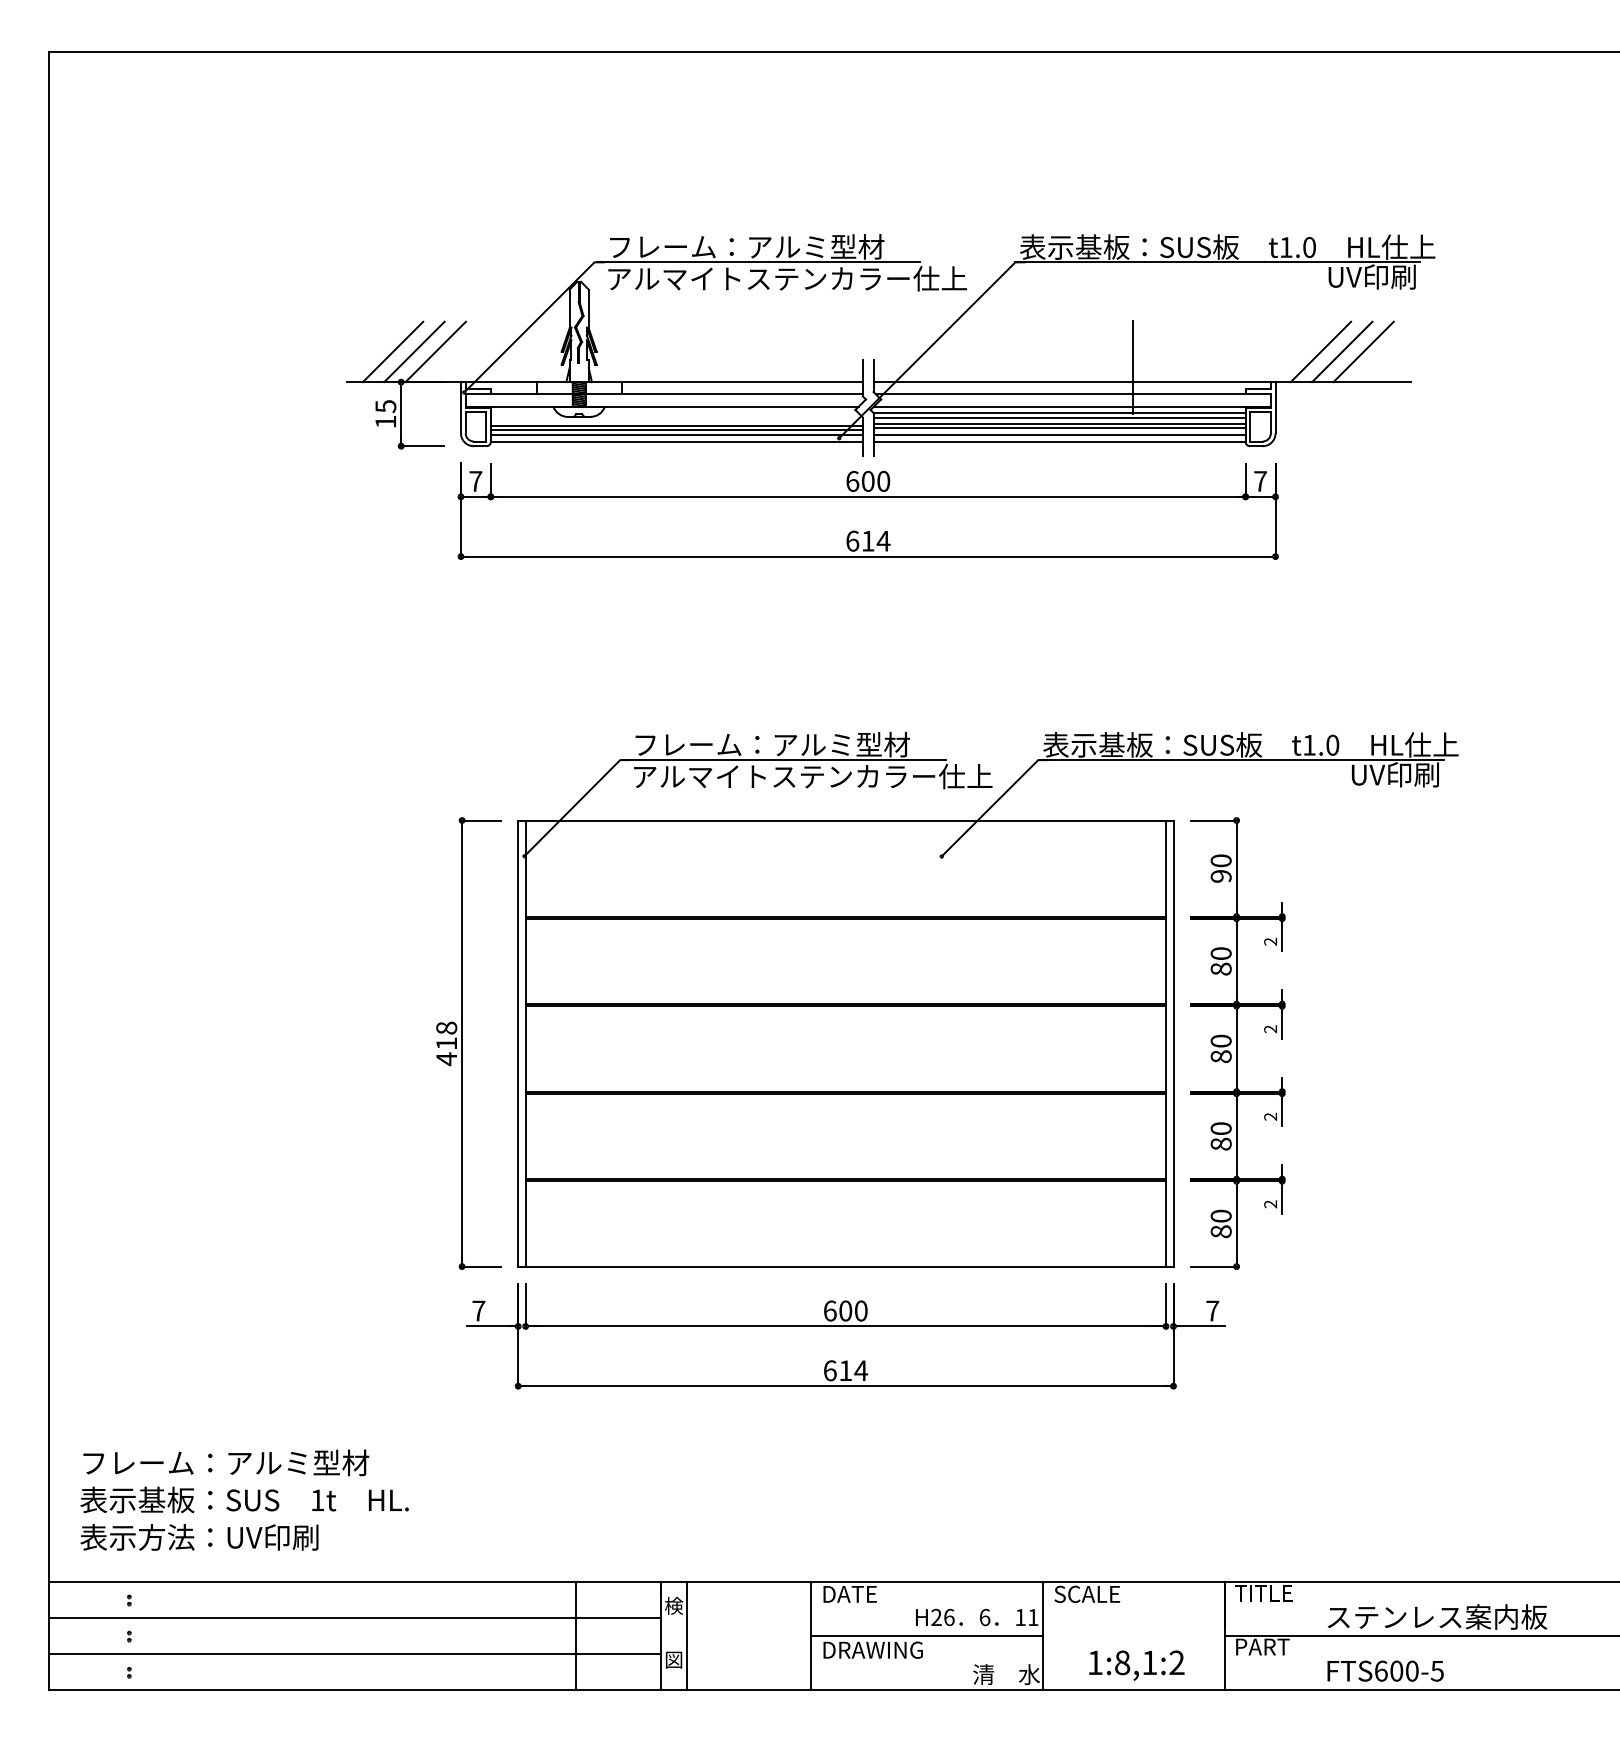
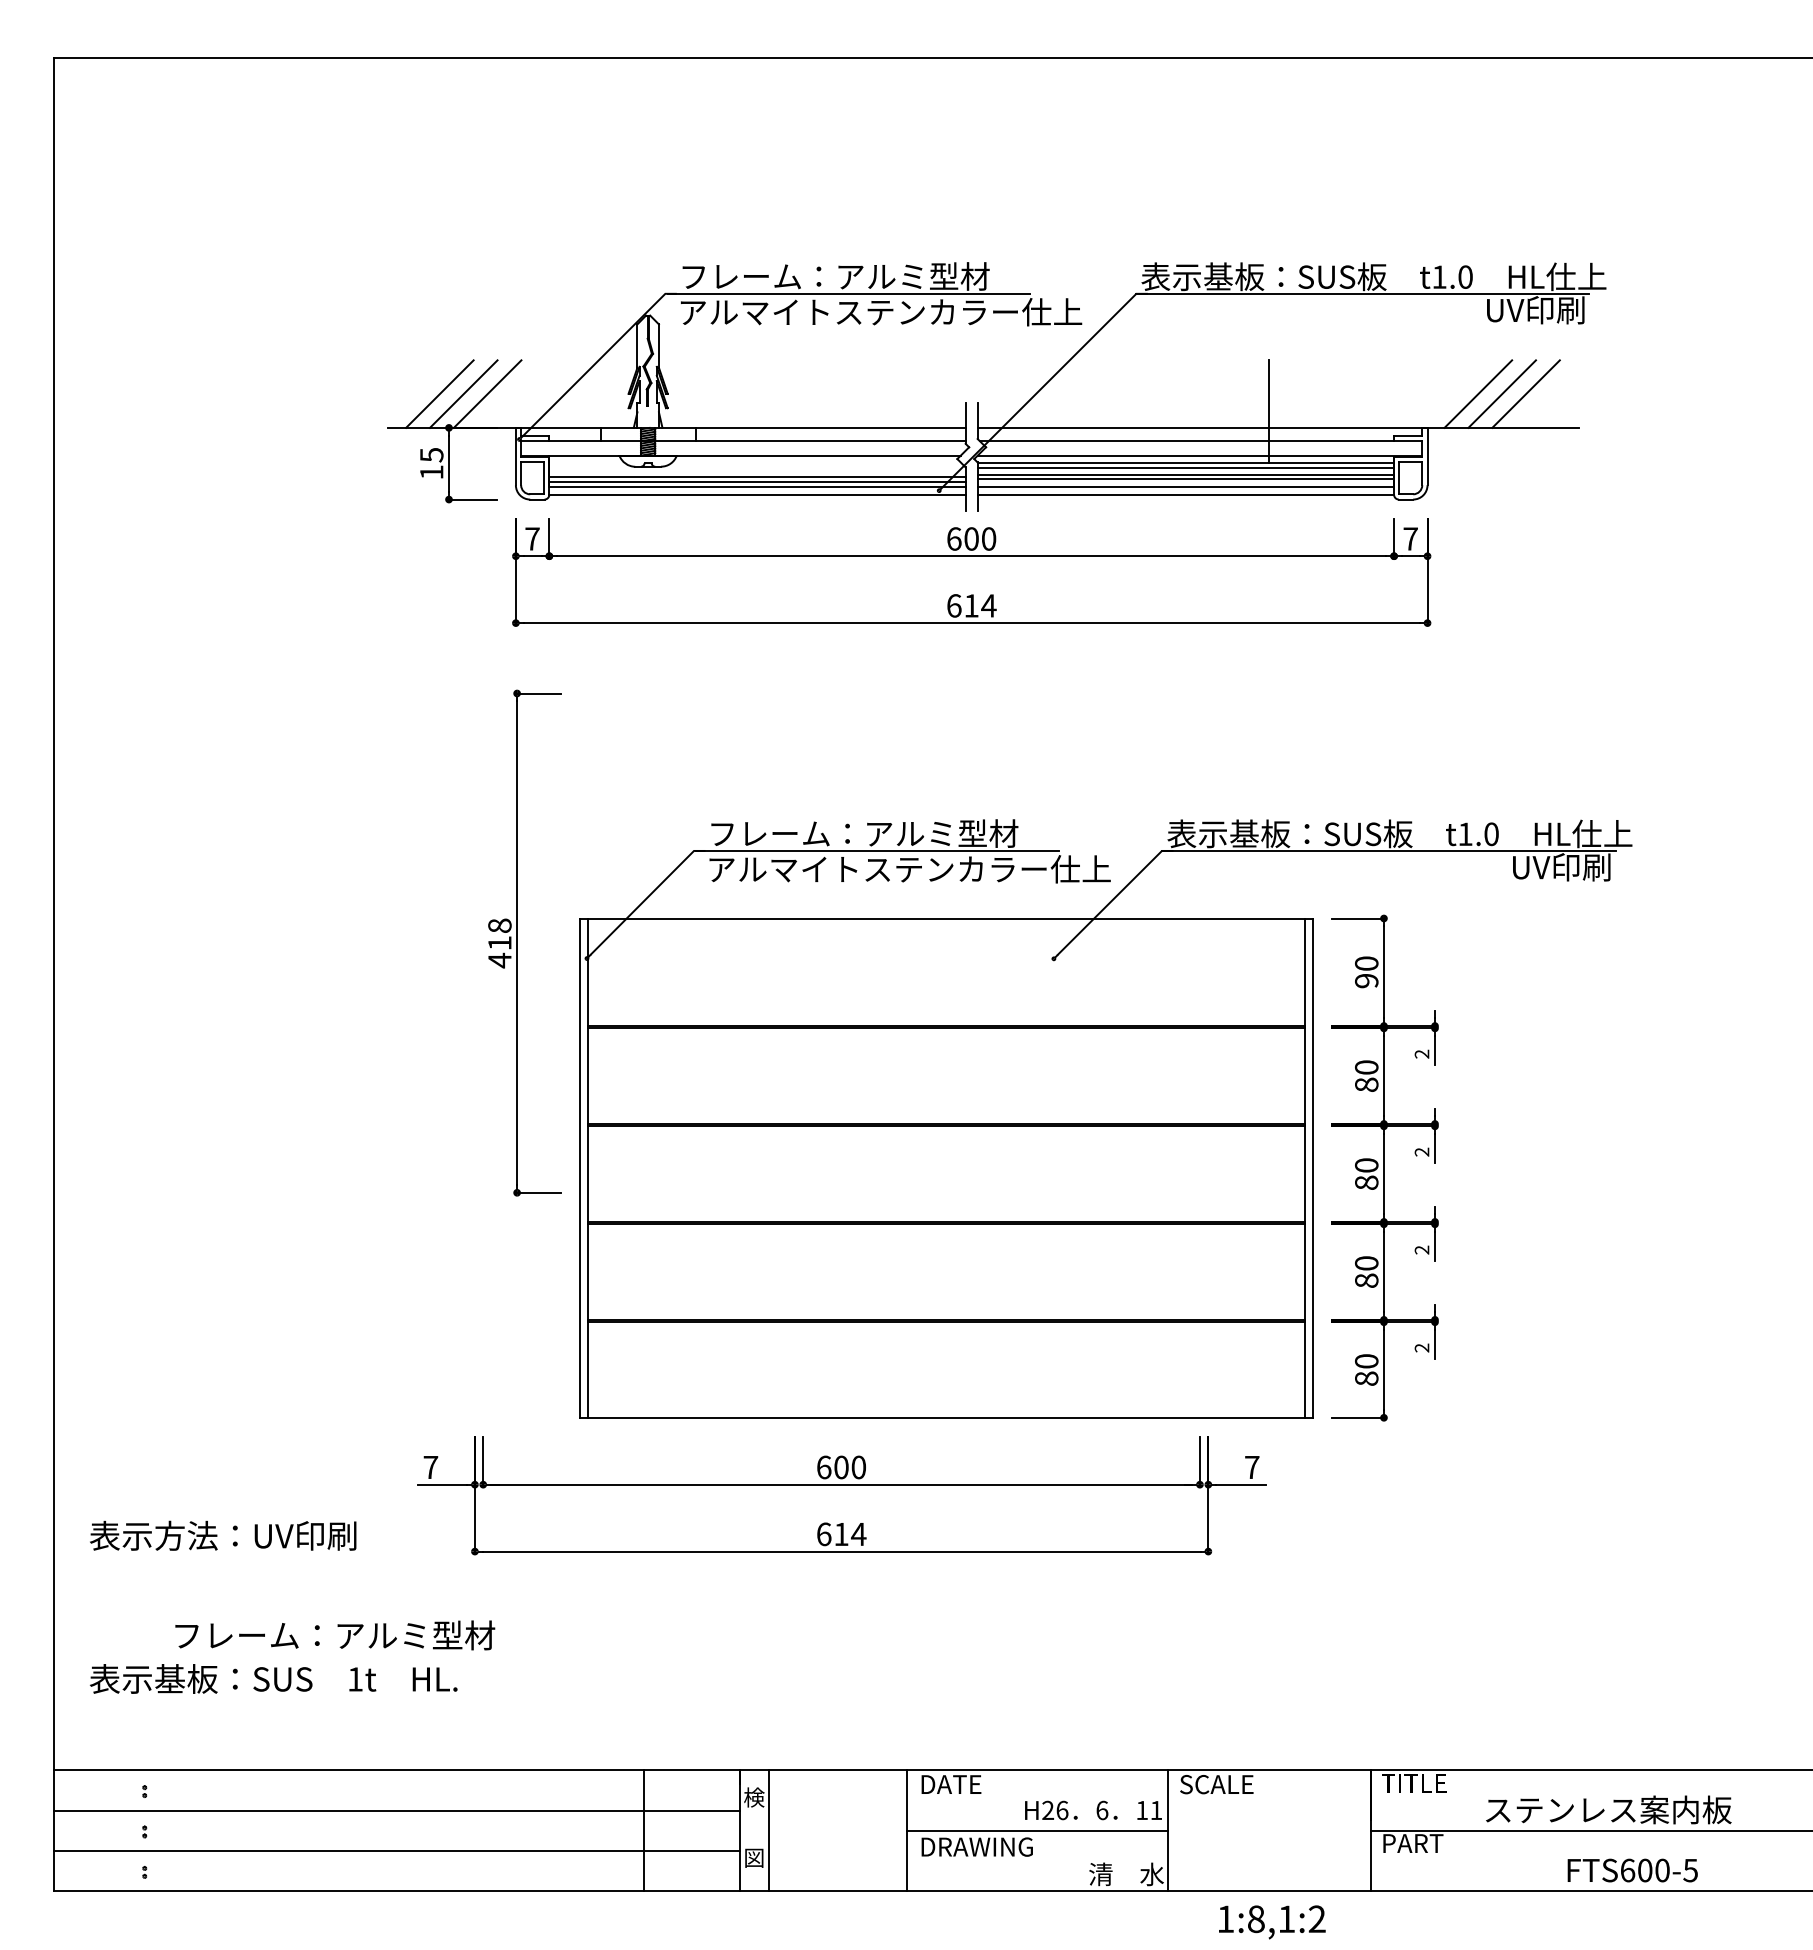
part: (462, 1042) -> (517, 942), moved
part: (845, 1336) -> (841, 1495), moved
text: (226, 1462) -> (335, 1635), moved
text: (199, 1537) -> (223, 1535), moved
text: (1137, 1665) -> (1272, 1922), moved
text: (1385, 1671) -> (1632, 1870), moved

